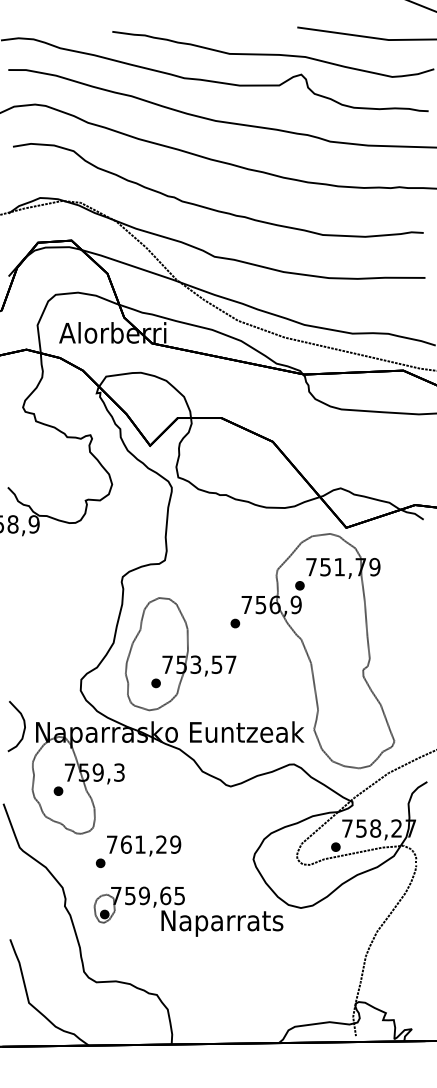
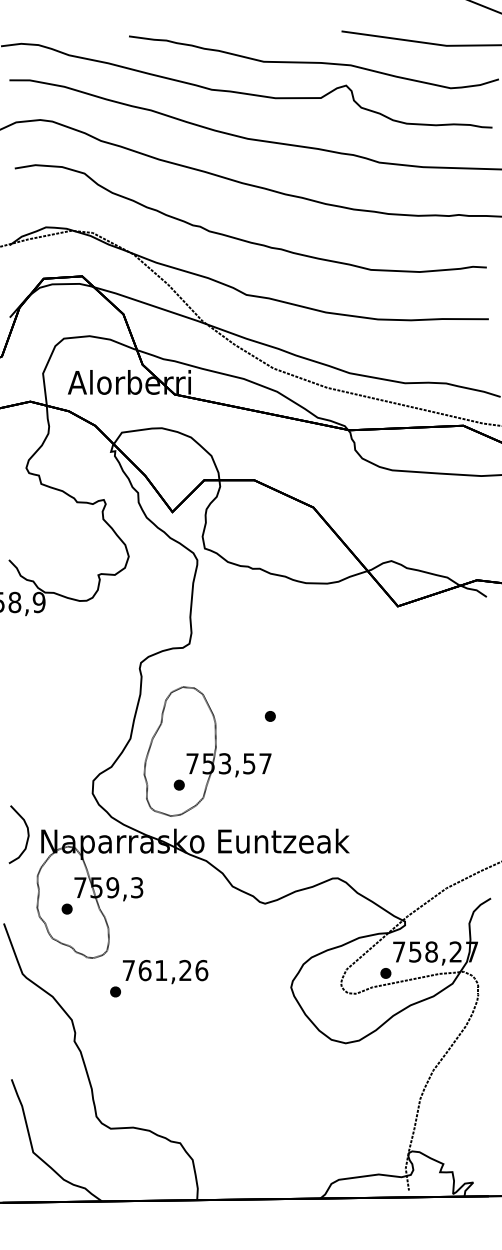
part: (318, 651) -> (365, 748), removed
text: (175, 844) -> (201, 970), 761,29 -> 761,26
part: (188, 911) -> (216, 1047), removed

